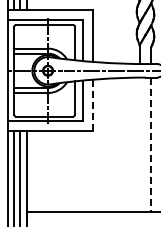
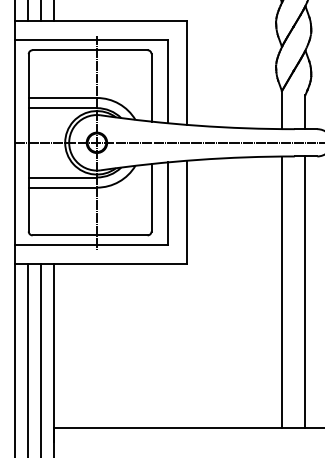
line: (92, 105) -> (186, 212), dashed -> solid
line: (139, 144) -> (281, 291), added
line: (151, 145) -> (305, 293), dashed -> solid

